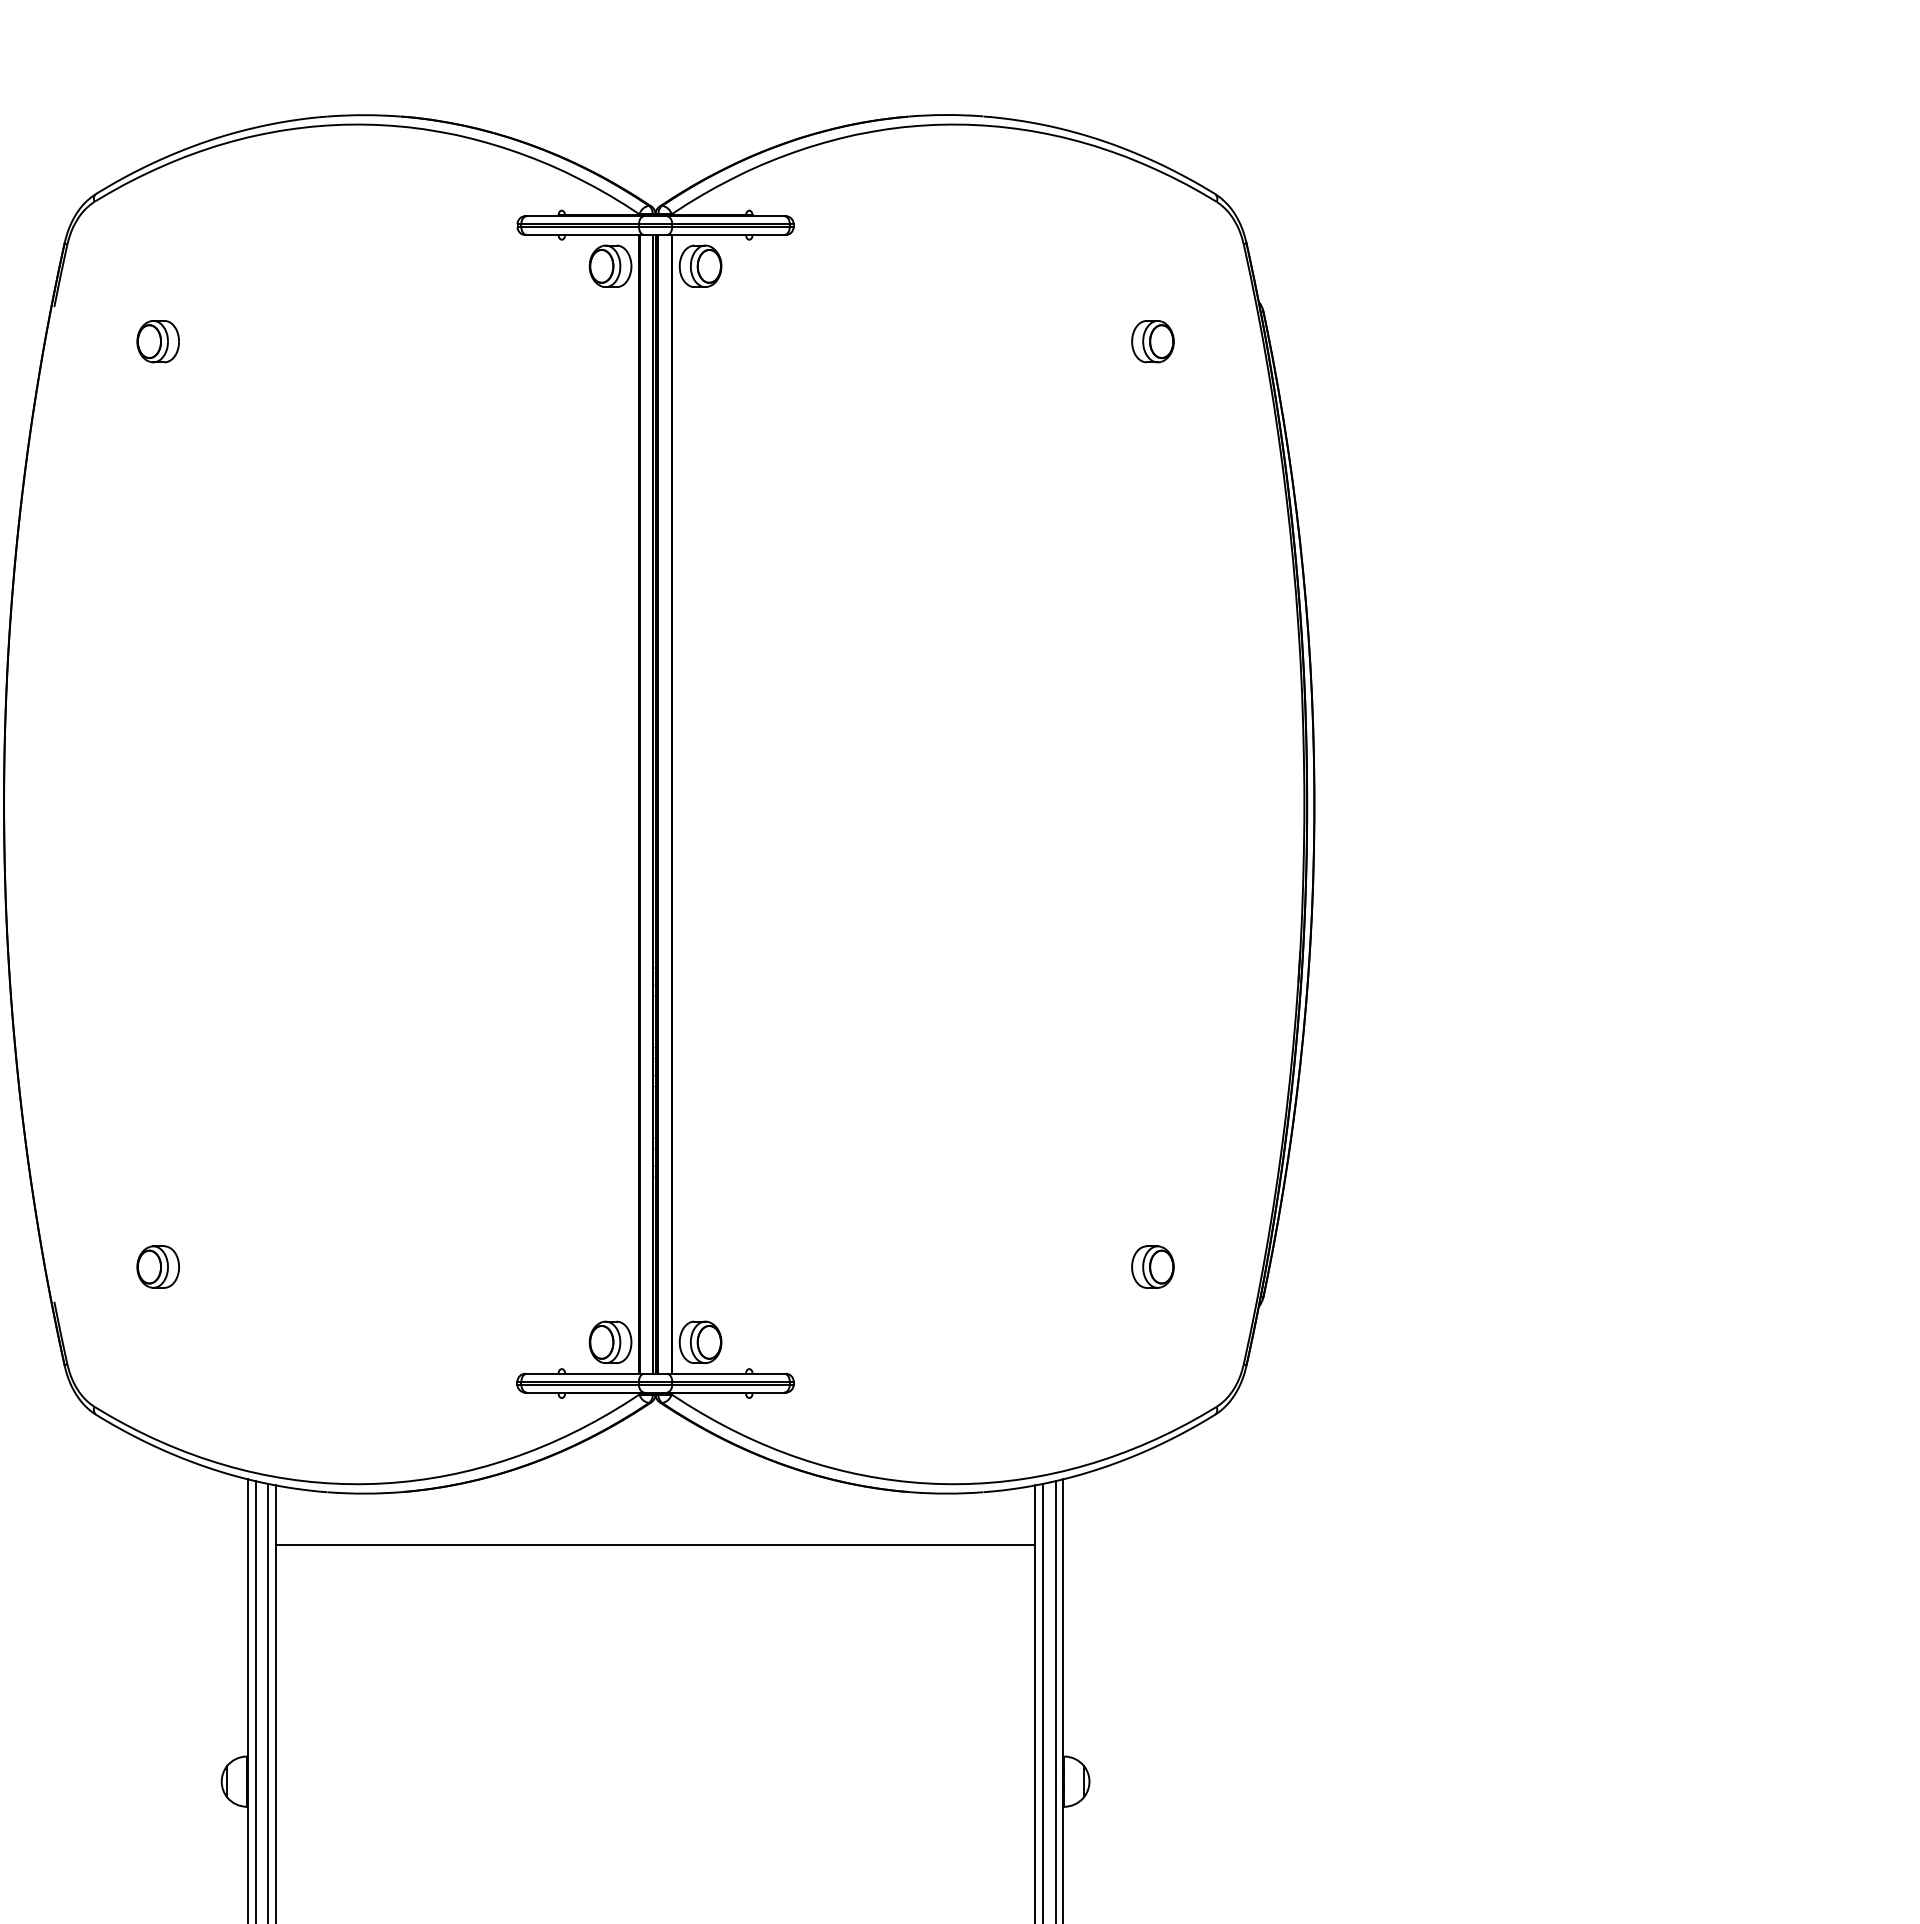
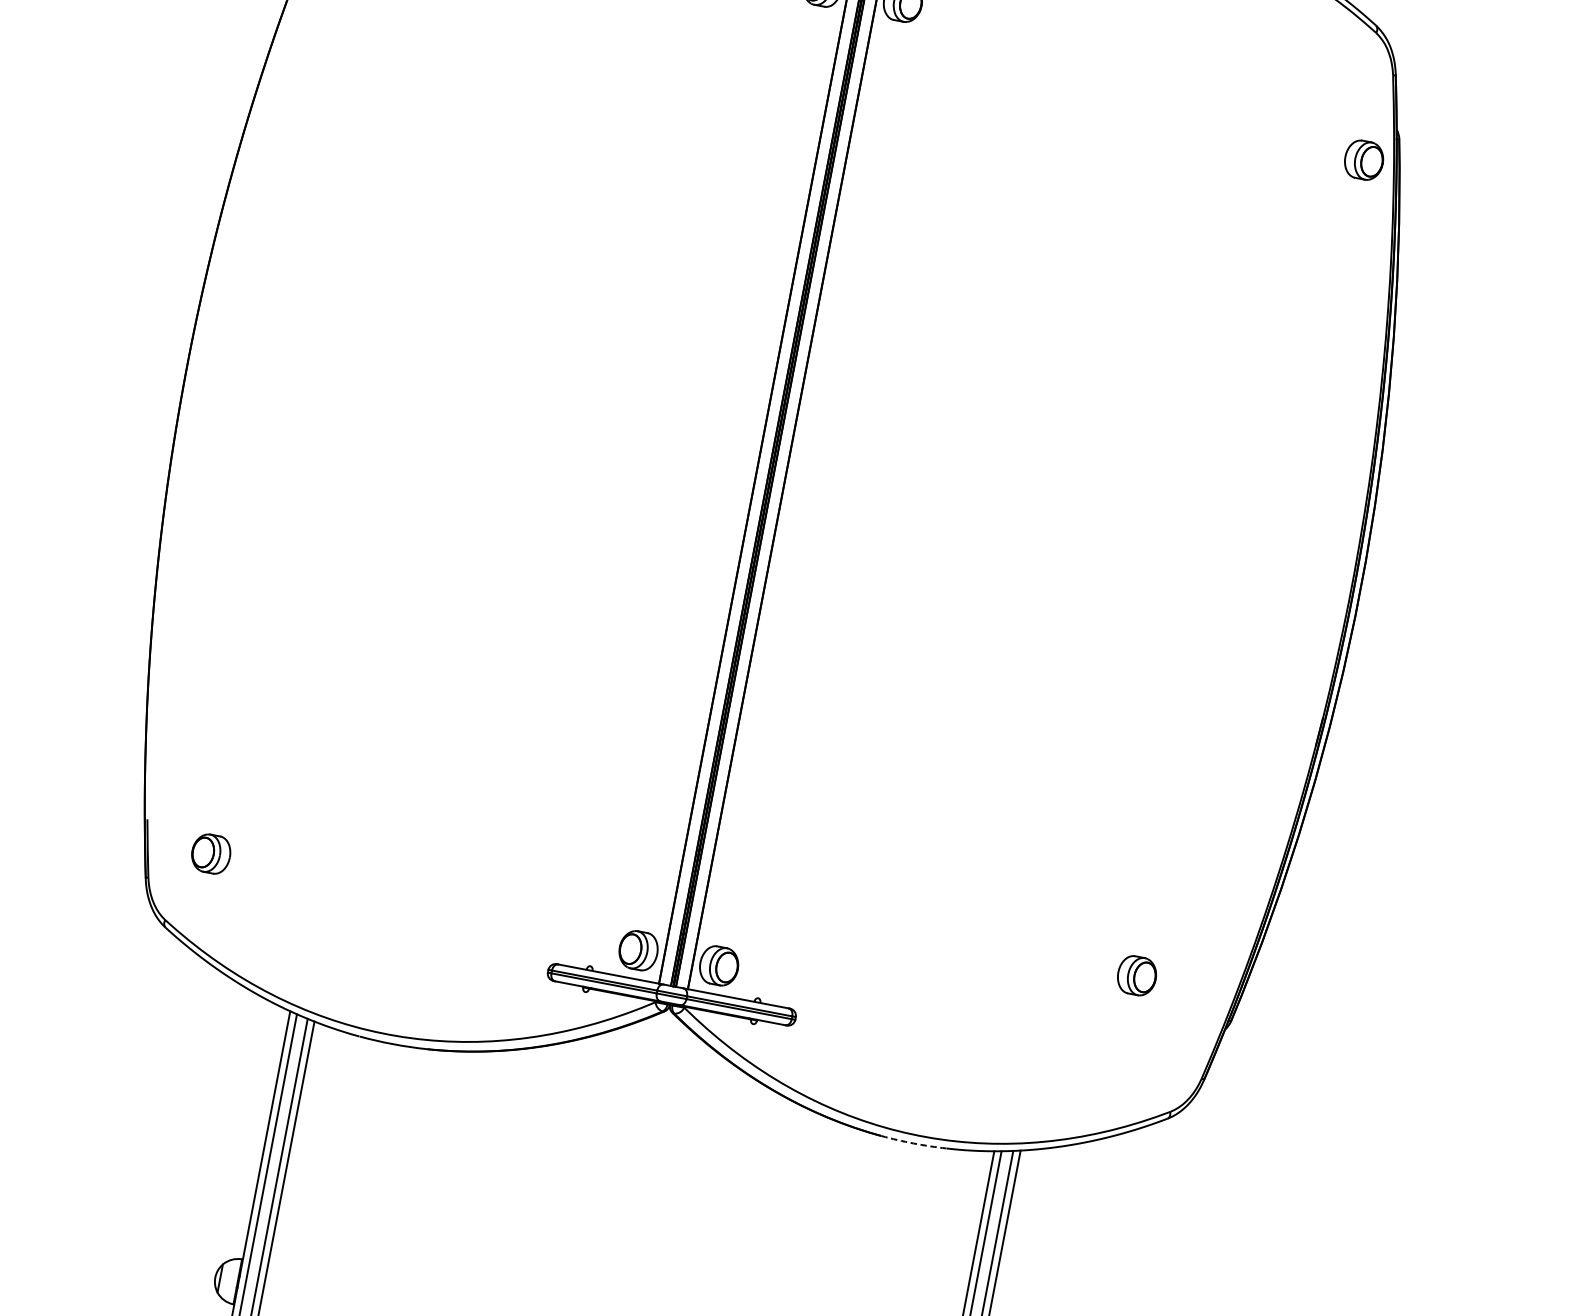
part: (1152, 341) -> (1363, 160), moved
part: (157, 1266) -> (210, 853), moved
arc: (946, 1493) -> (913, 1143), solid -> dashed
line: (655, 1545) -> (644, 1140), removed

